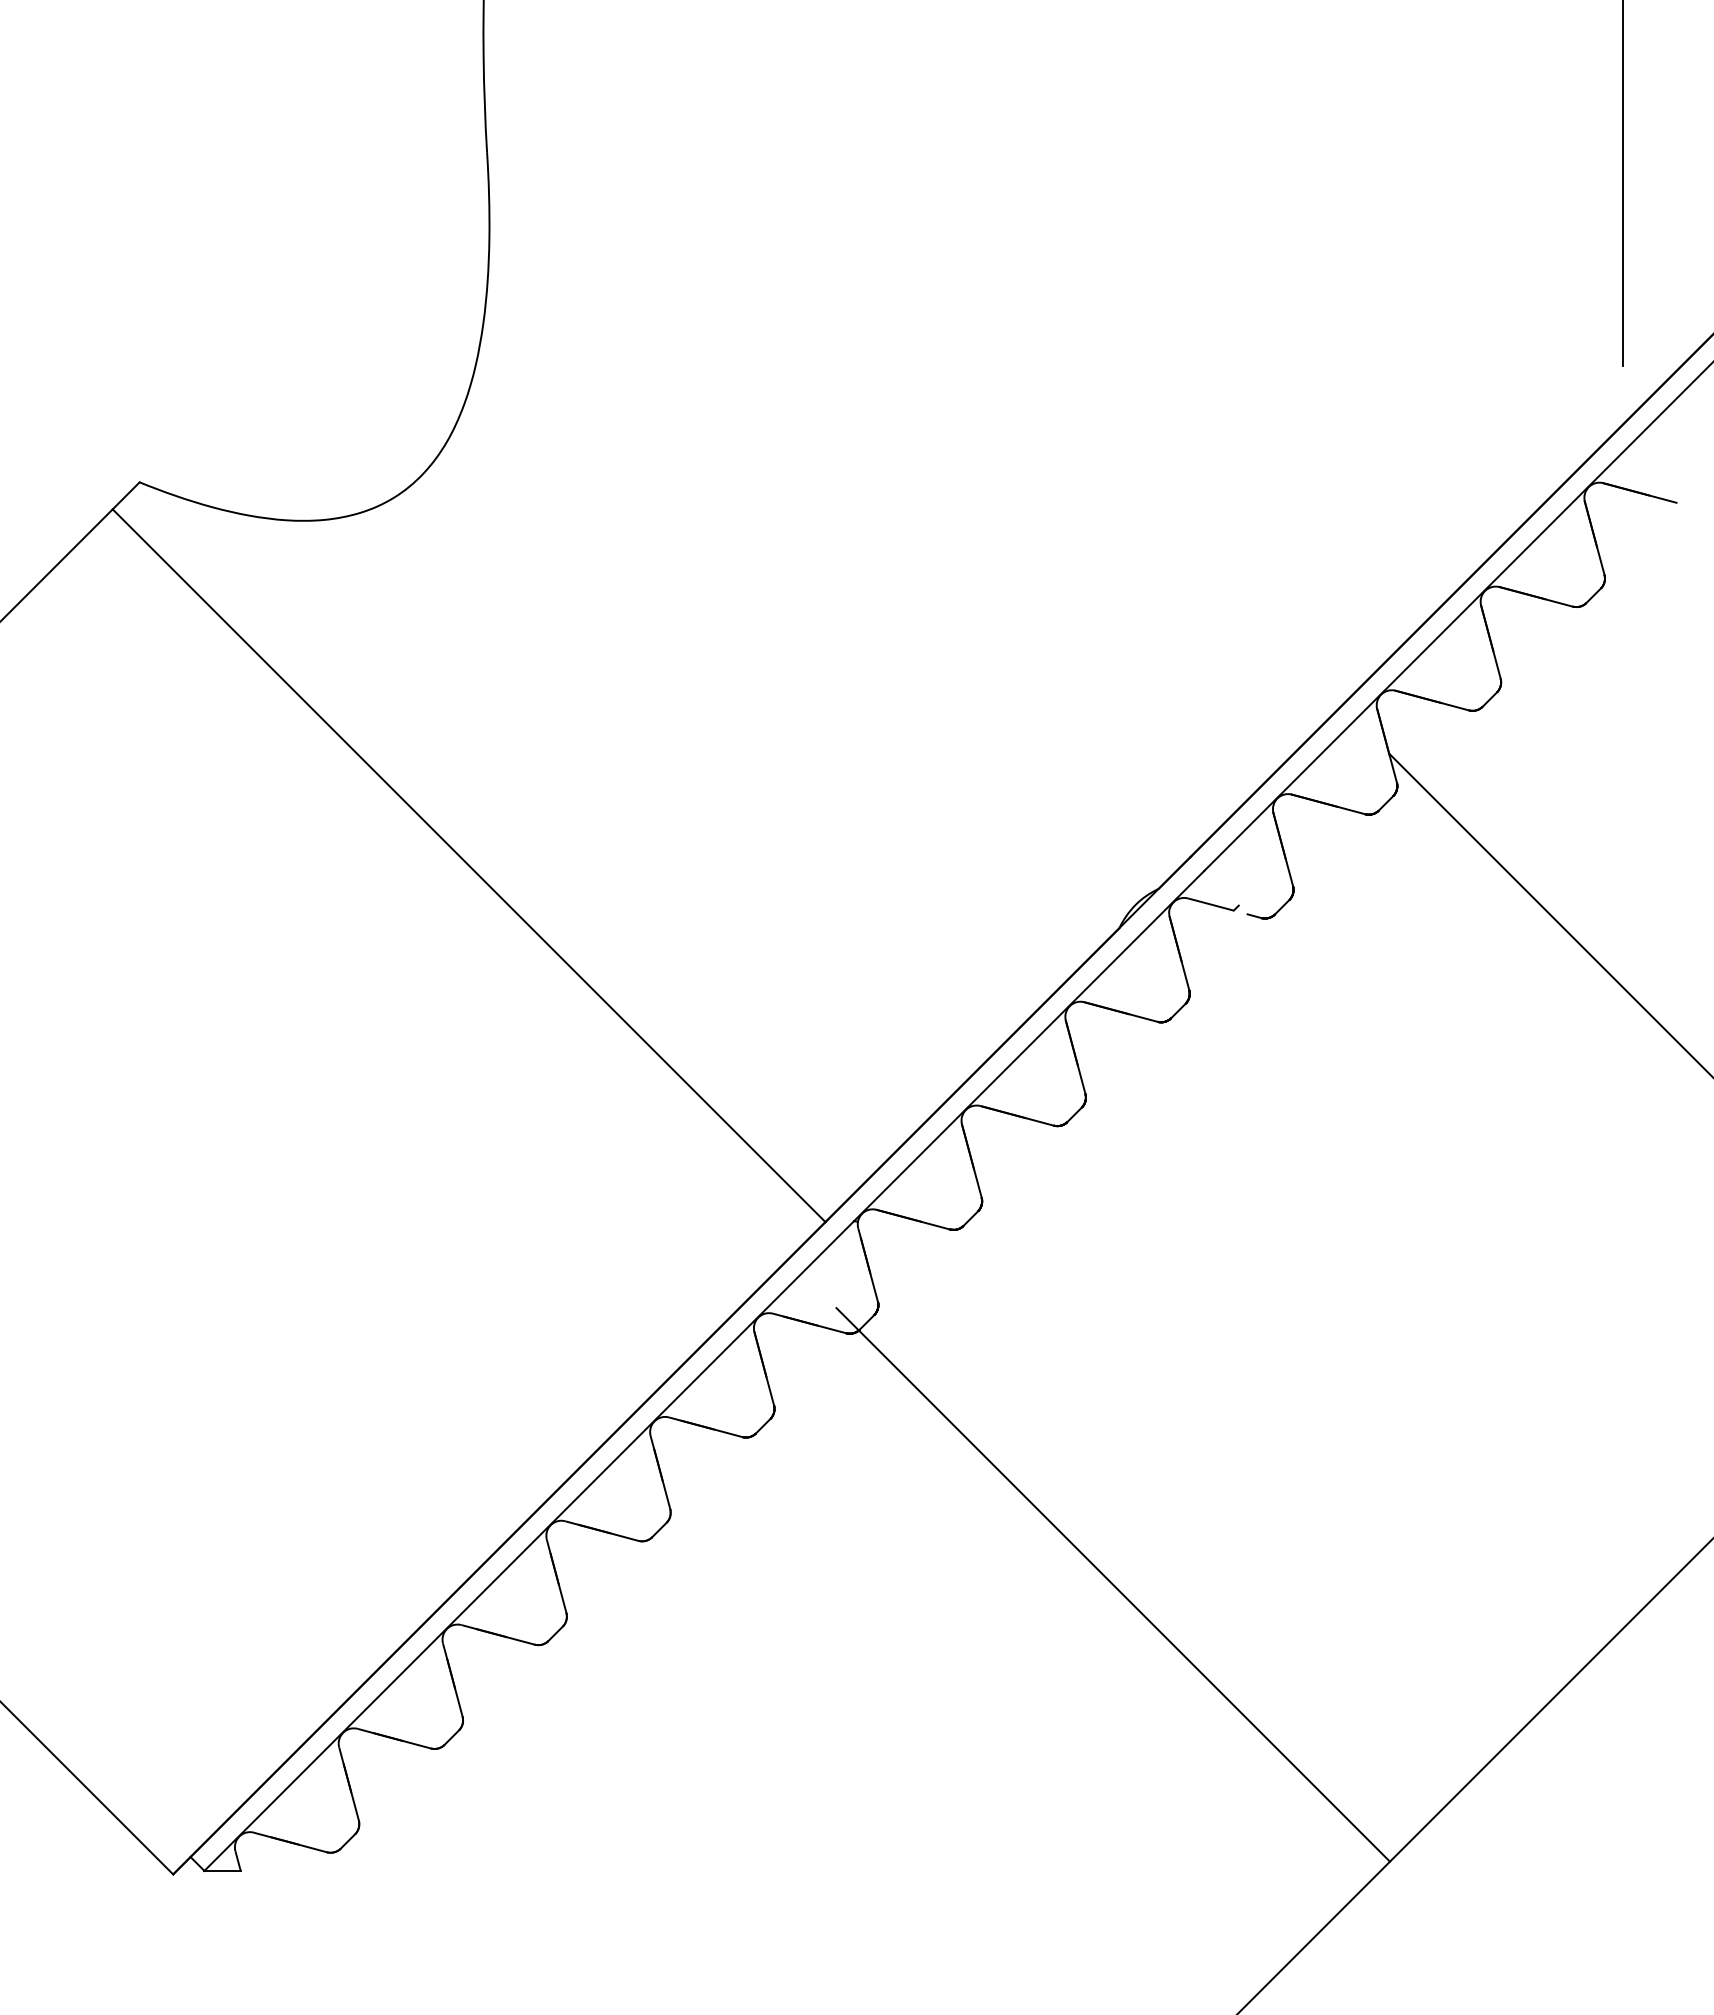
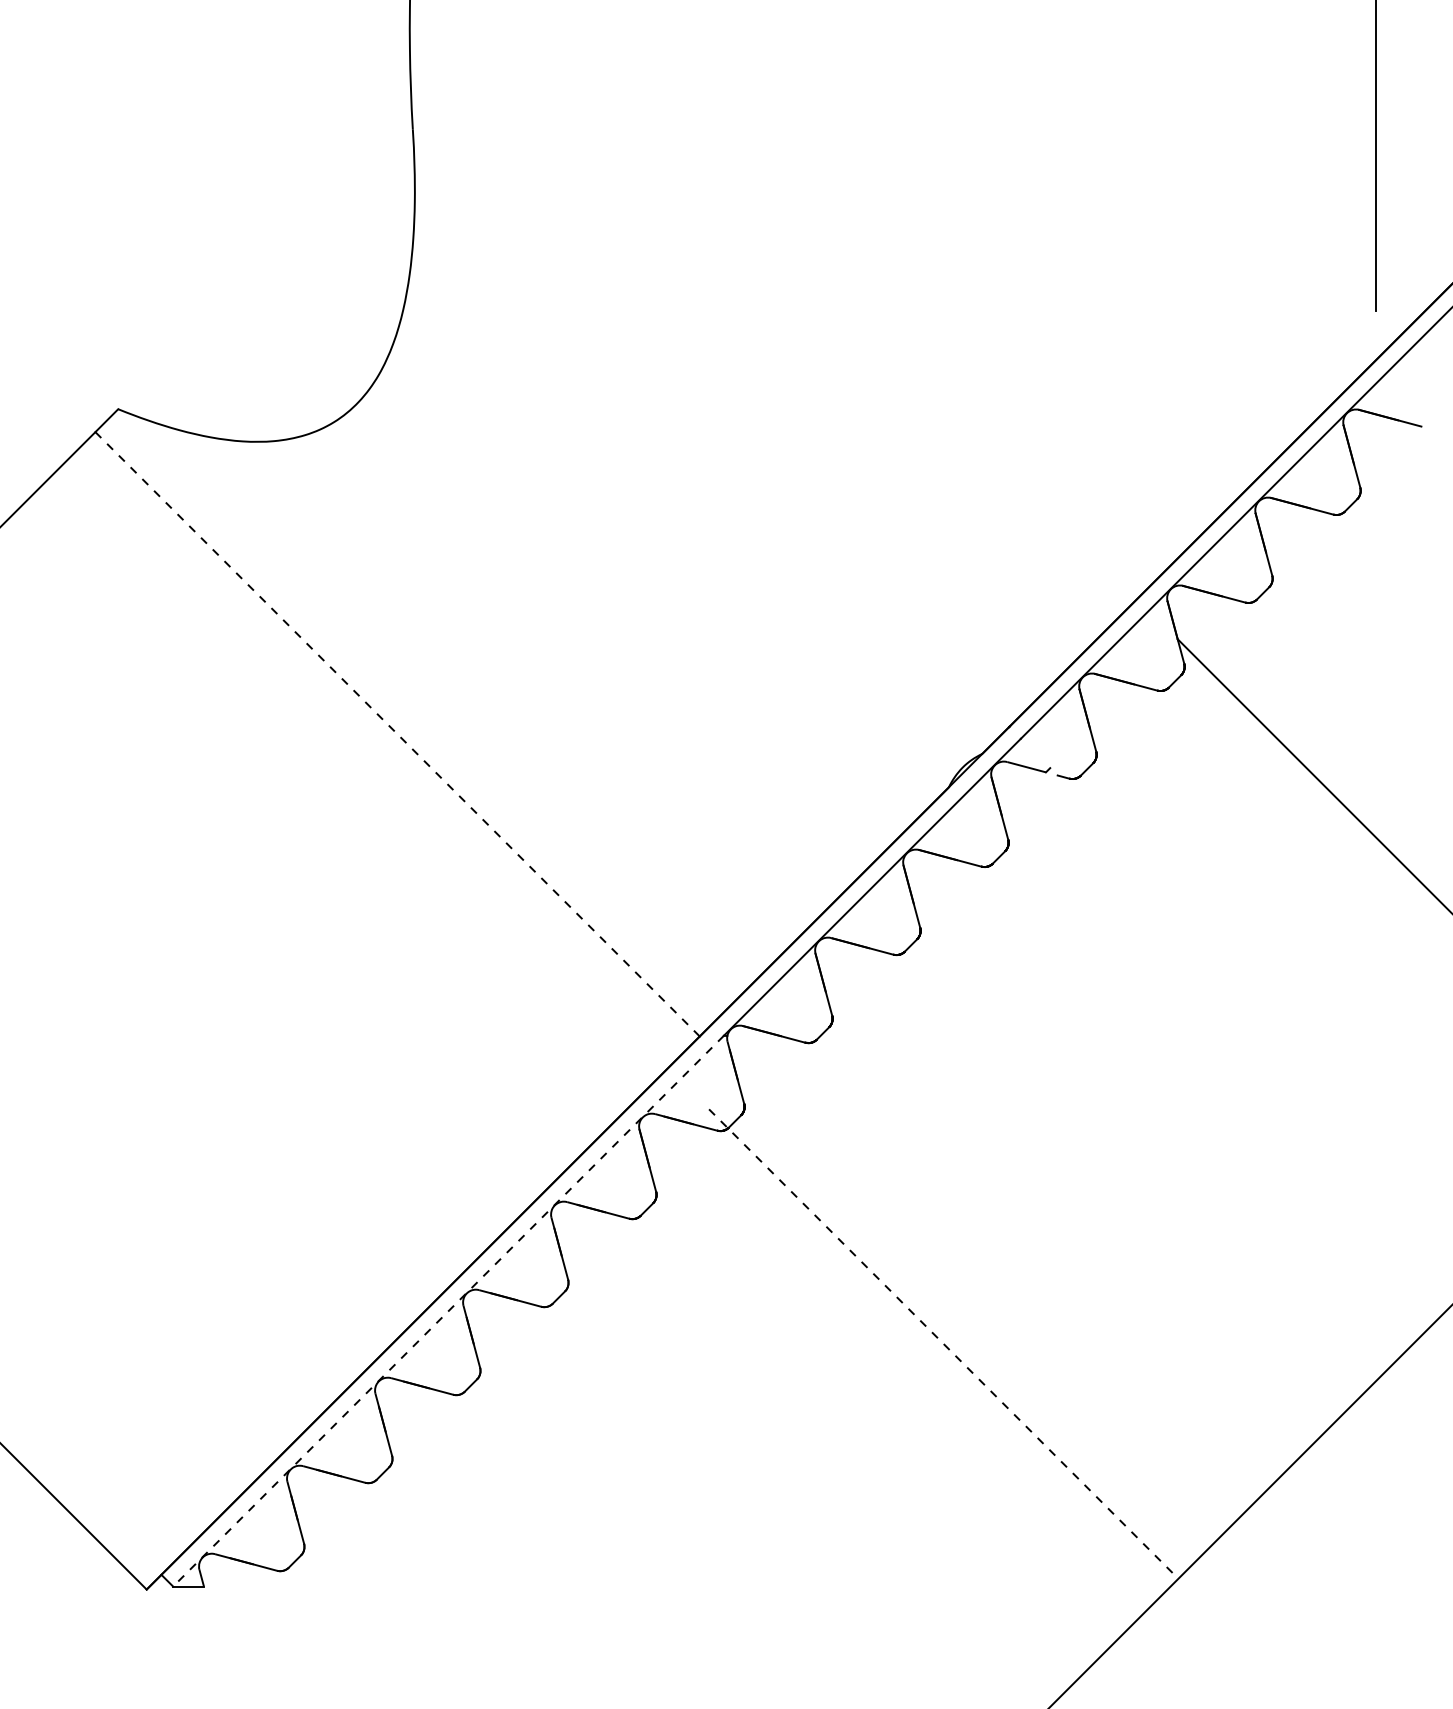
line: (469, 866) -> (397, 734), solid -> dashed
line: (528, 1546) -> (447, 1311), solid -> dashed
line: (1113, 1585) -> (943, 1344), solid -> dashed

